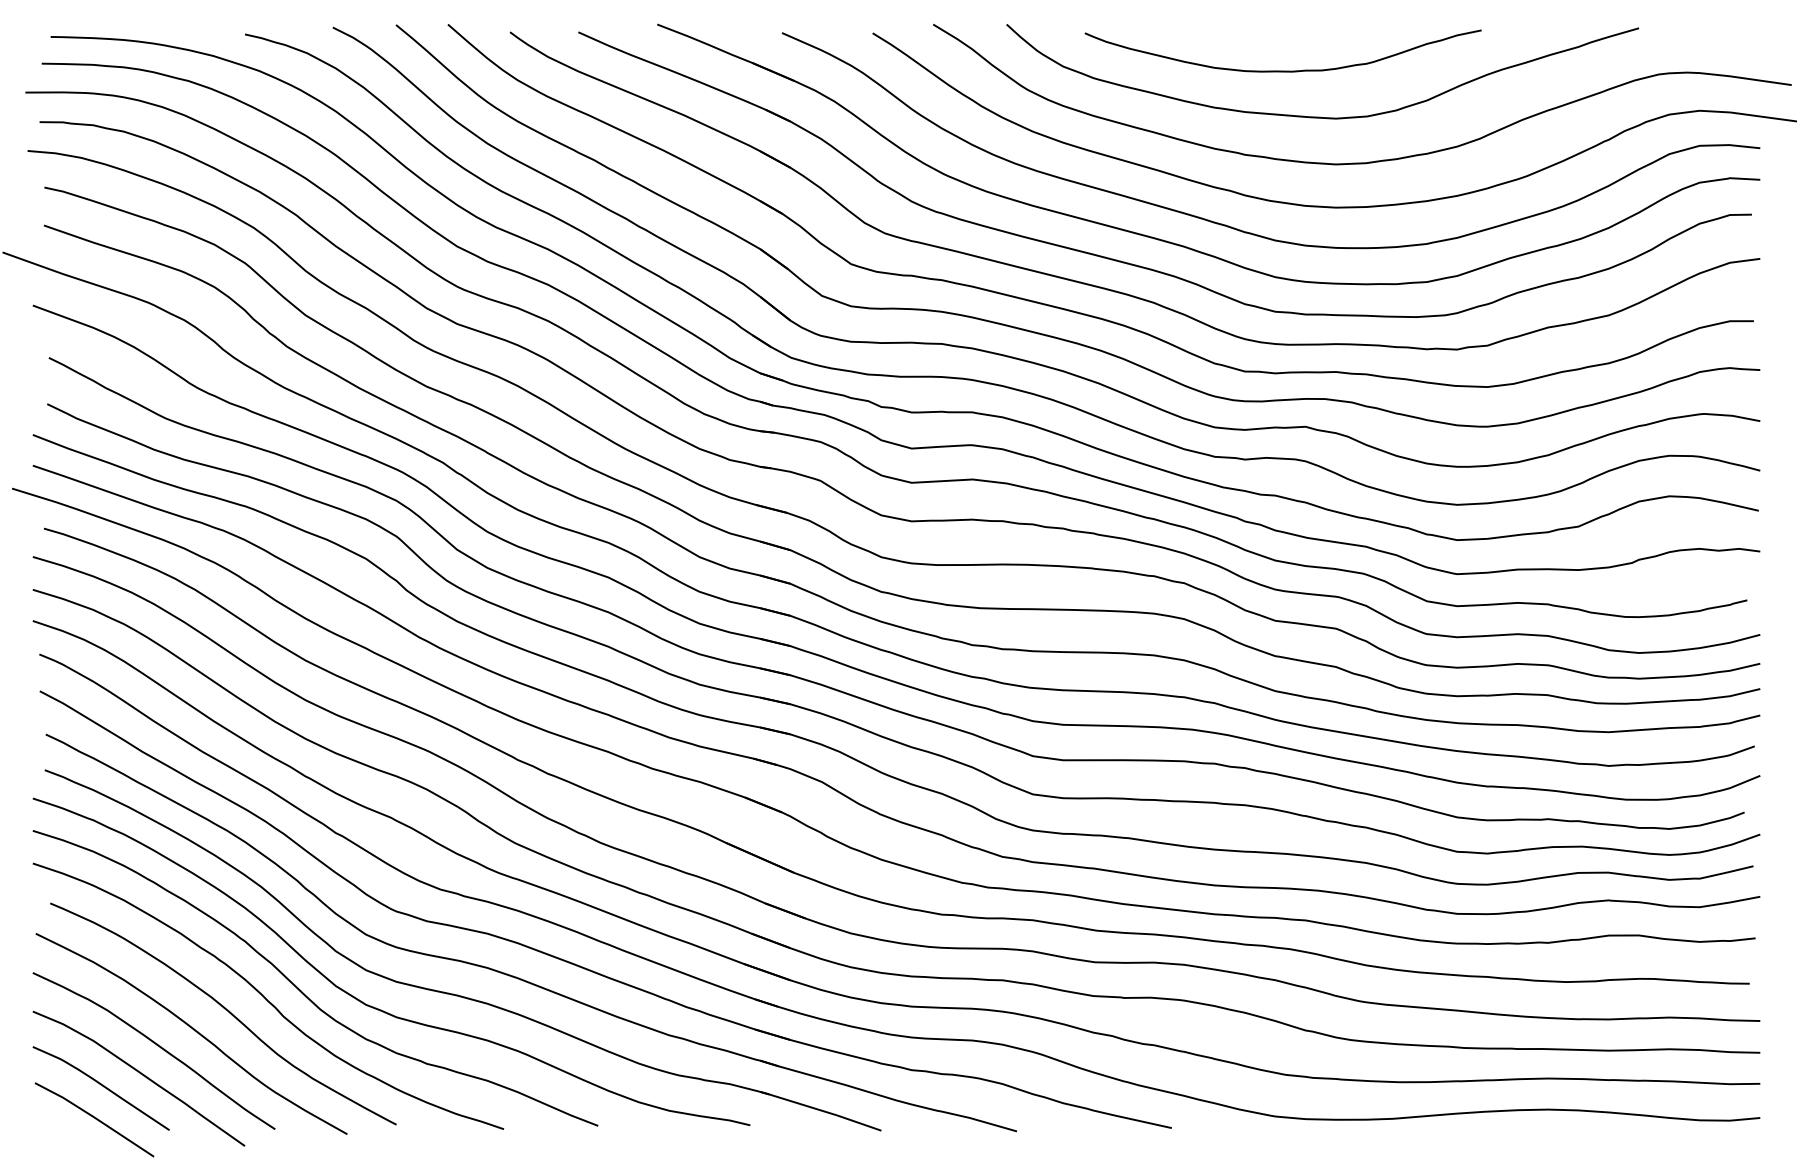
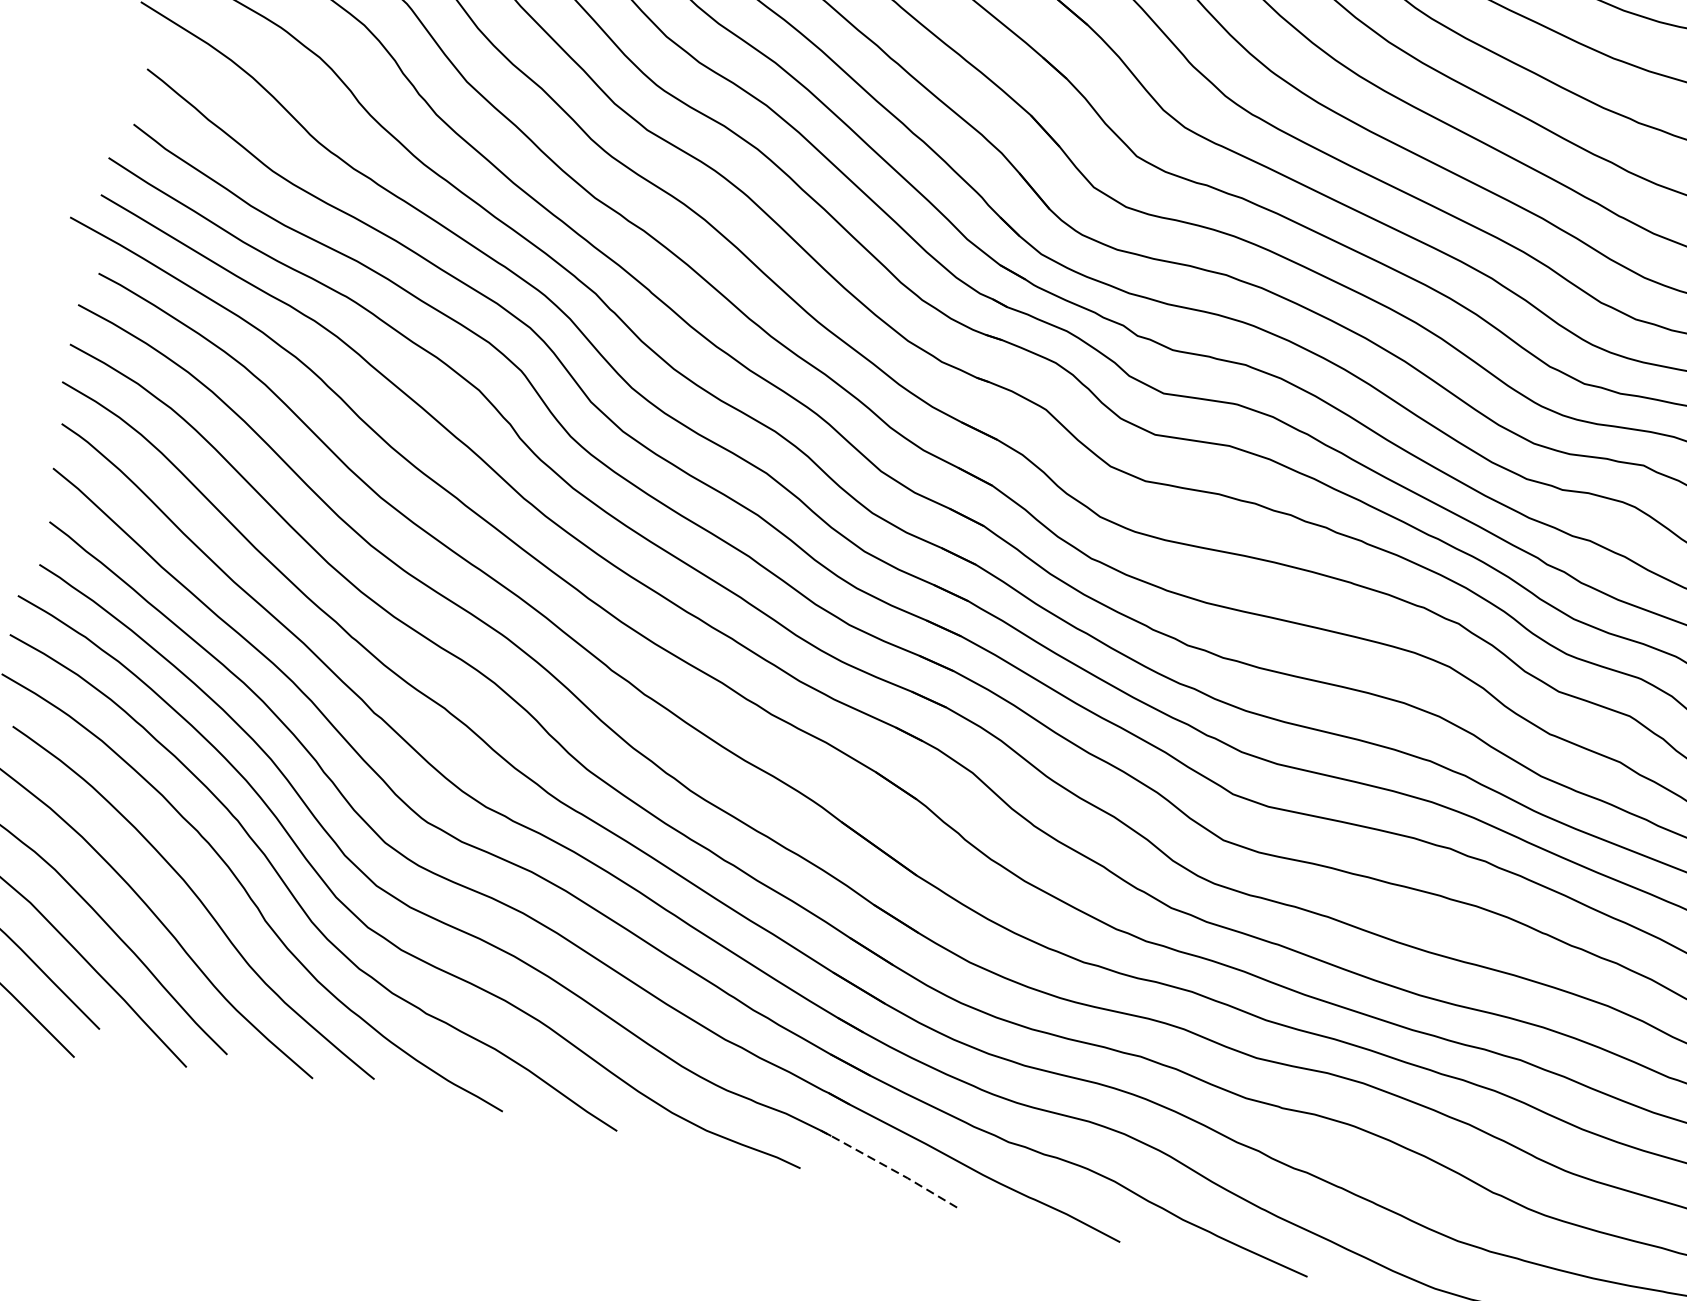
line: (820, 1110) -> (888, 1168), solid -> dashed

